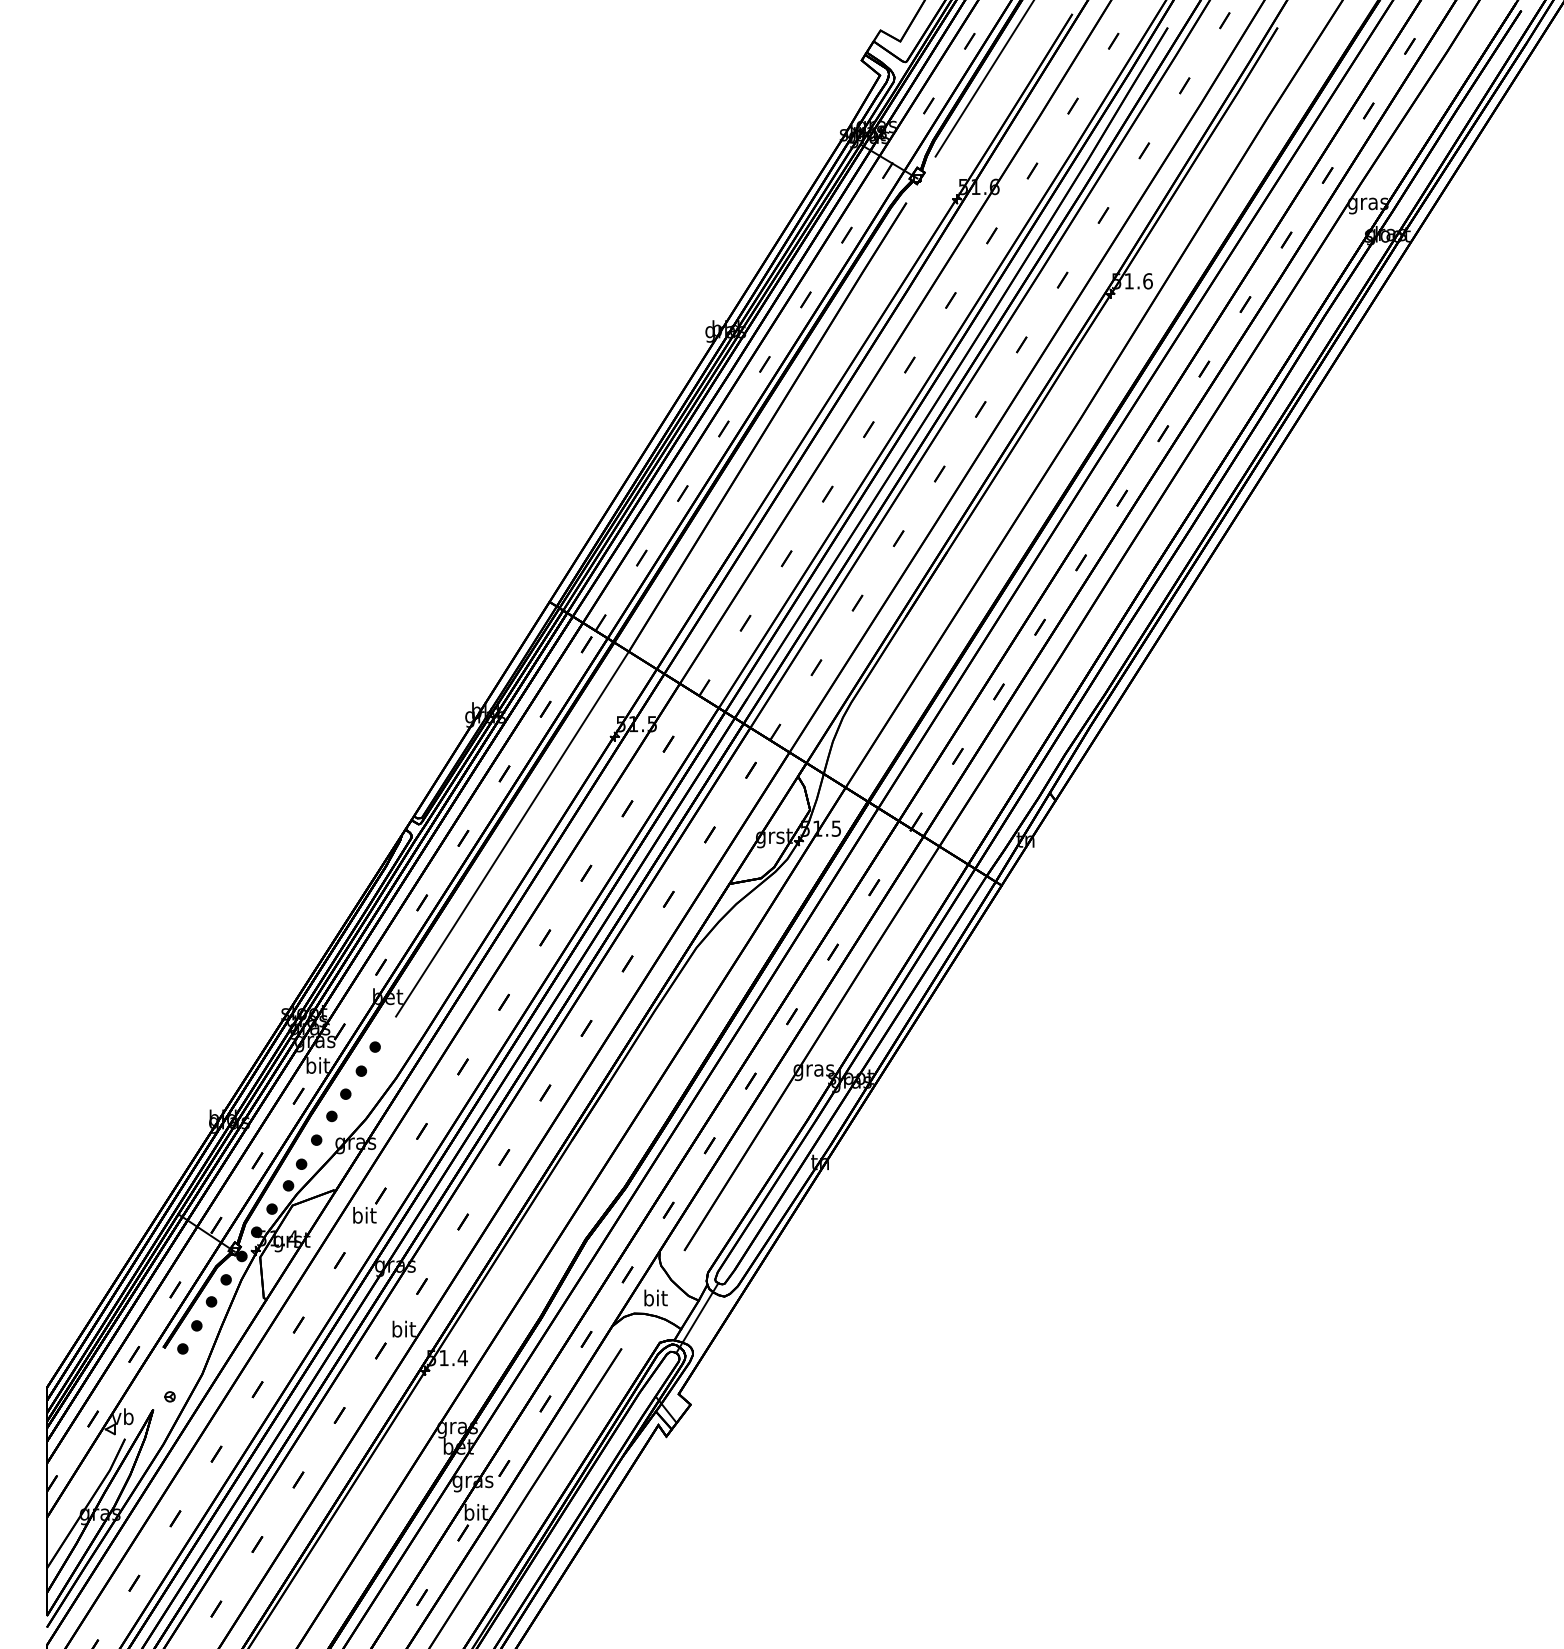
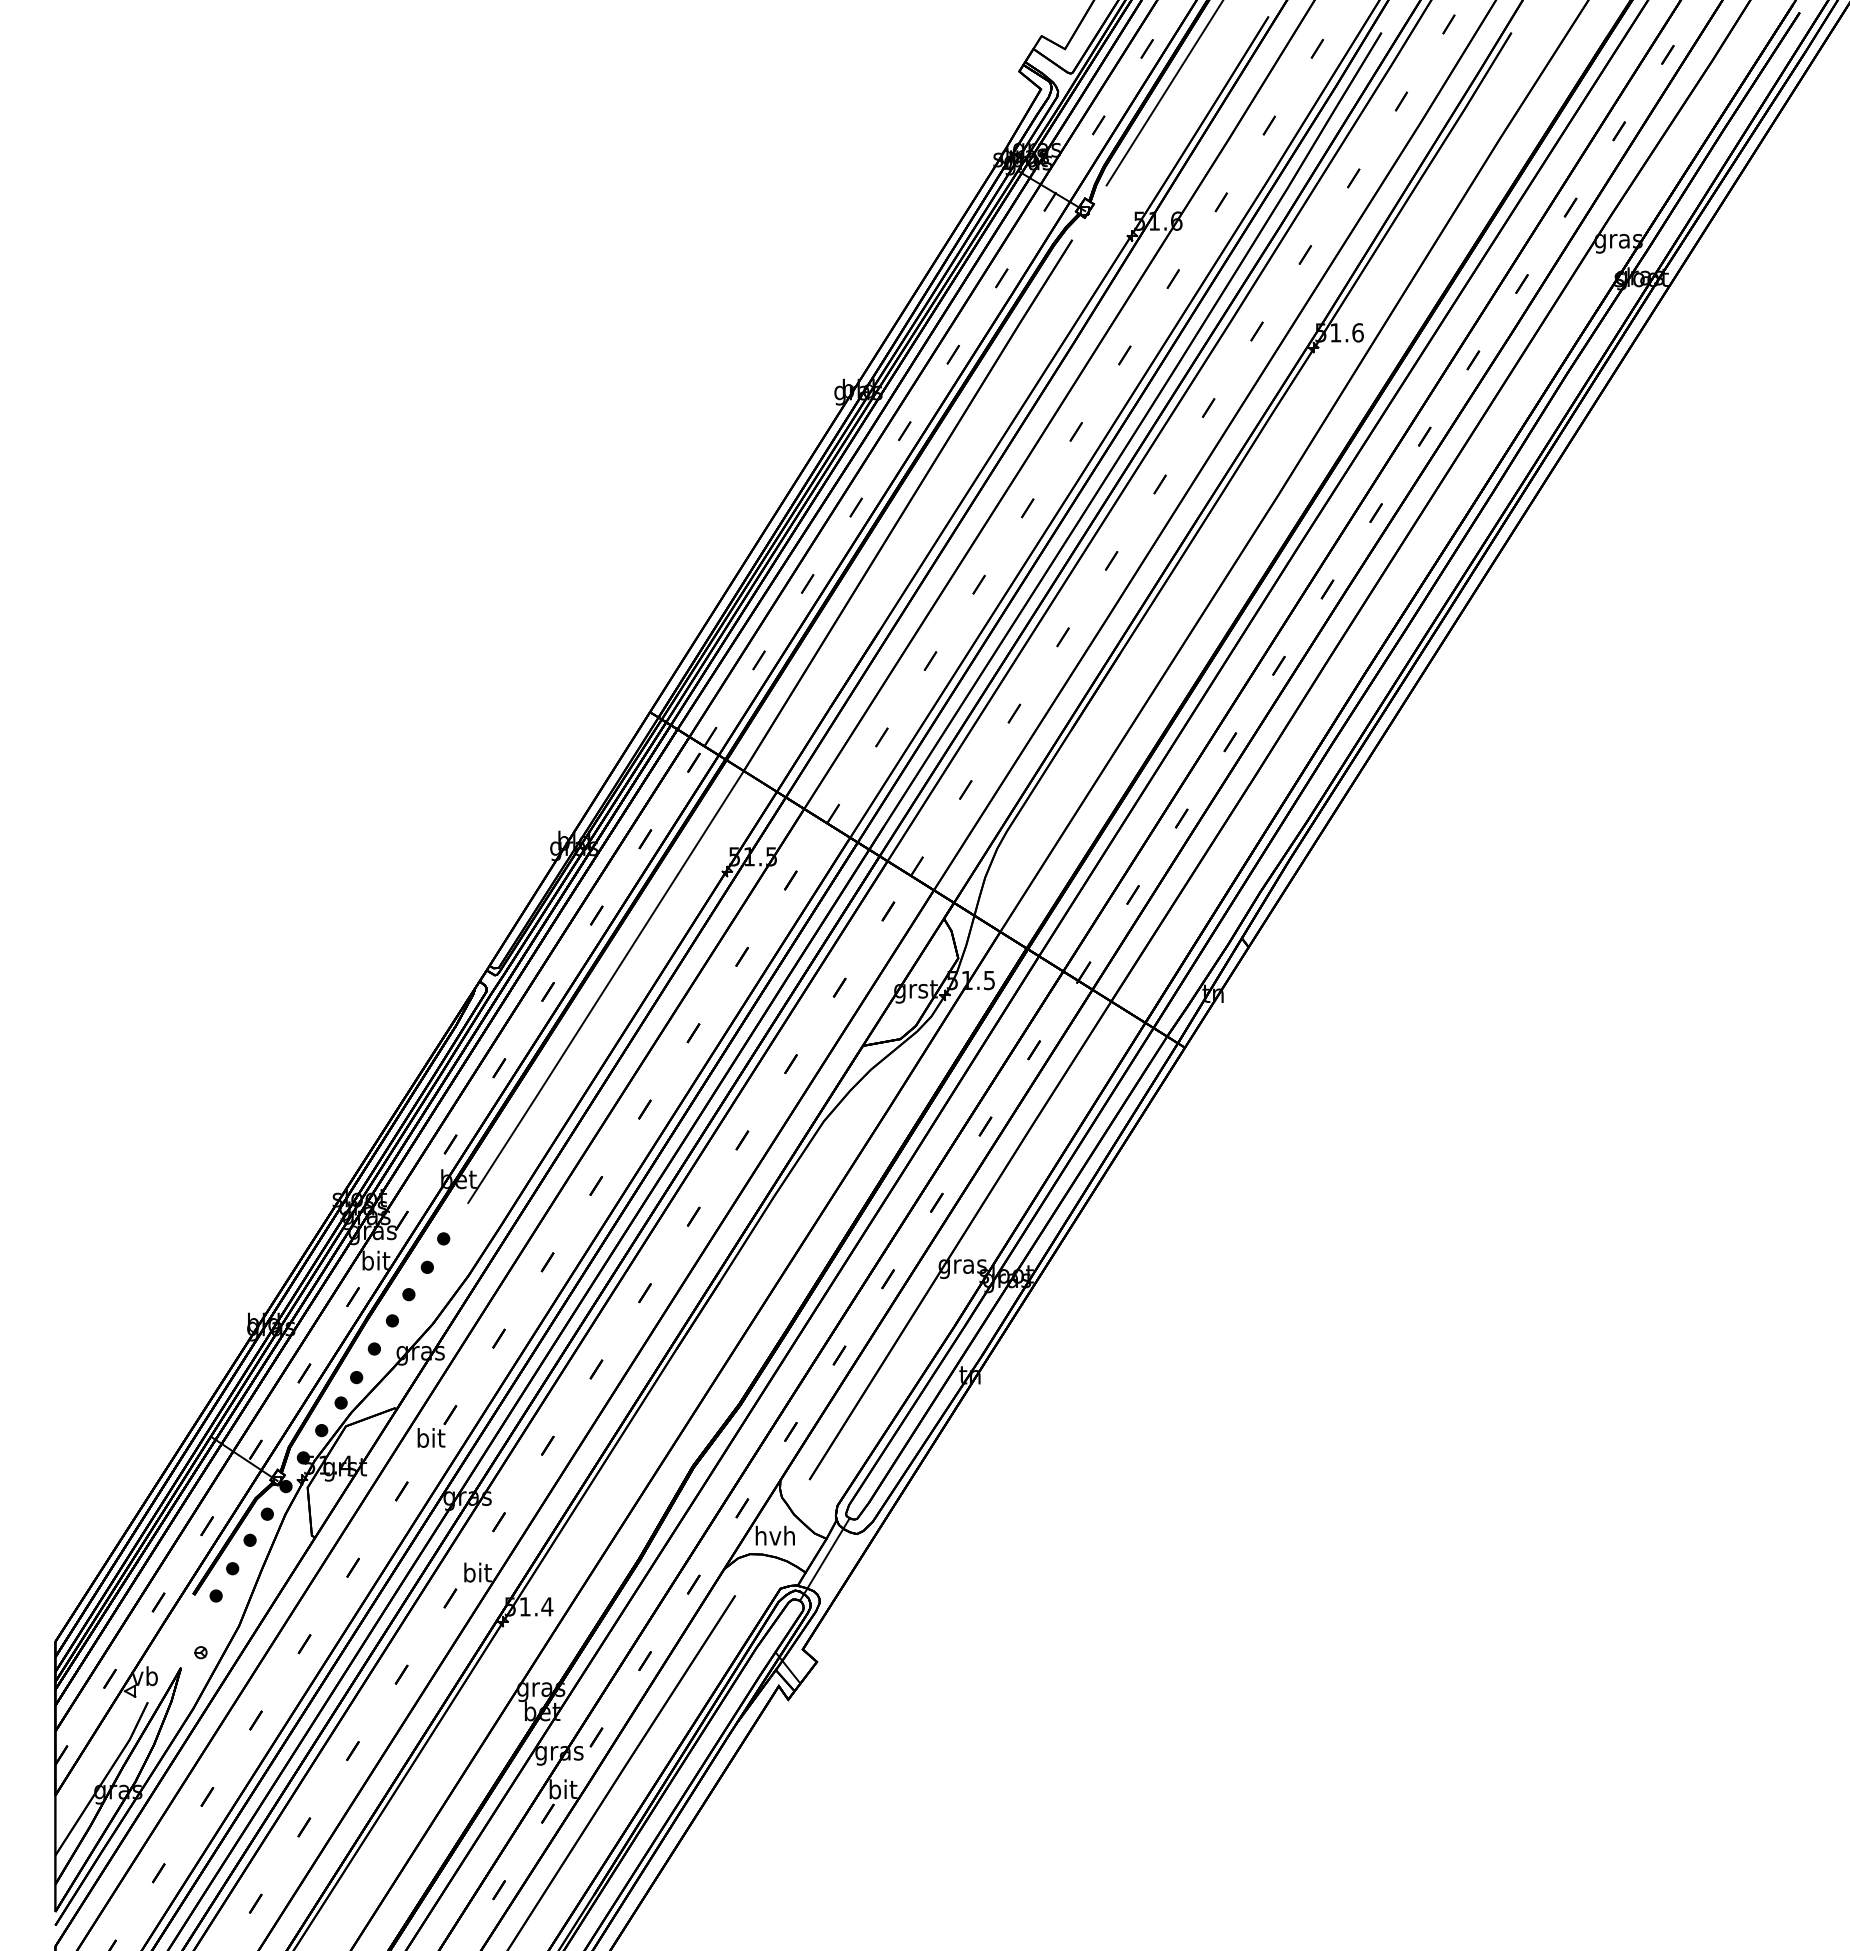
text: (654, 1297) -> (774, 1535), bit -> hvh

